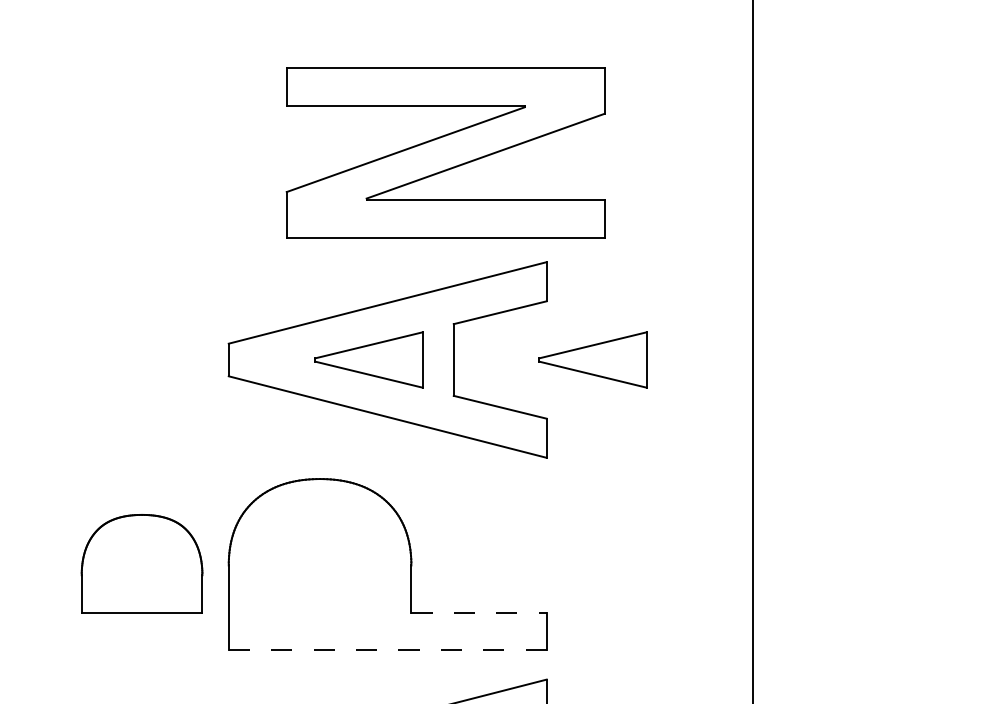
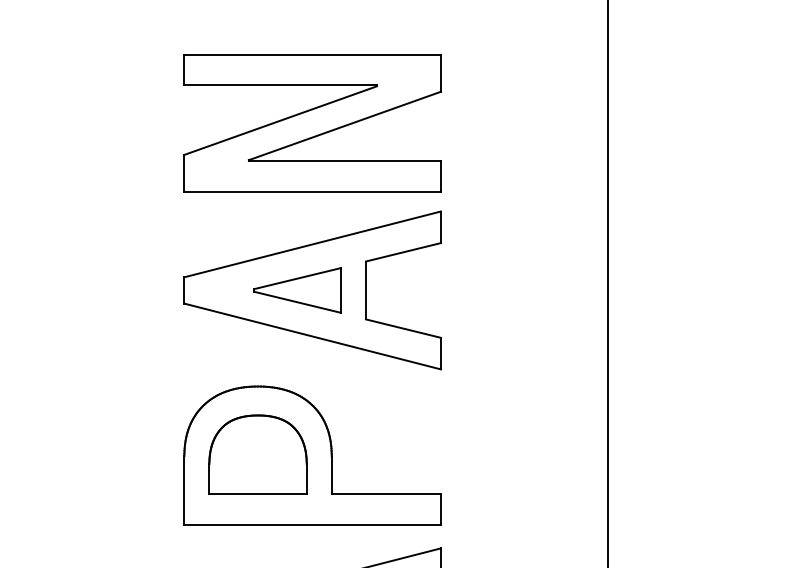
part: (445, 152) -> (312, 123), moved
part: (592, 359) -> (477, 290), removed
part: (141, 563) -> (257, 454), moved
line: (479, 612) -> (386, 494), dashed -> solid
line: (387, 650) -> (312, 524), dashed -> solid

